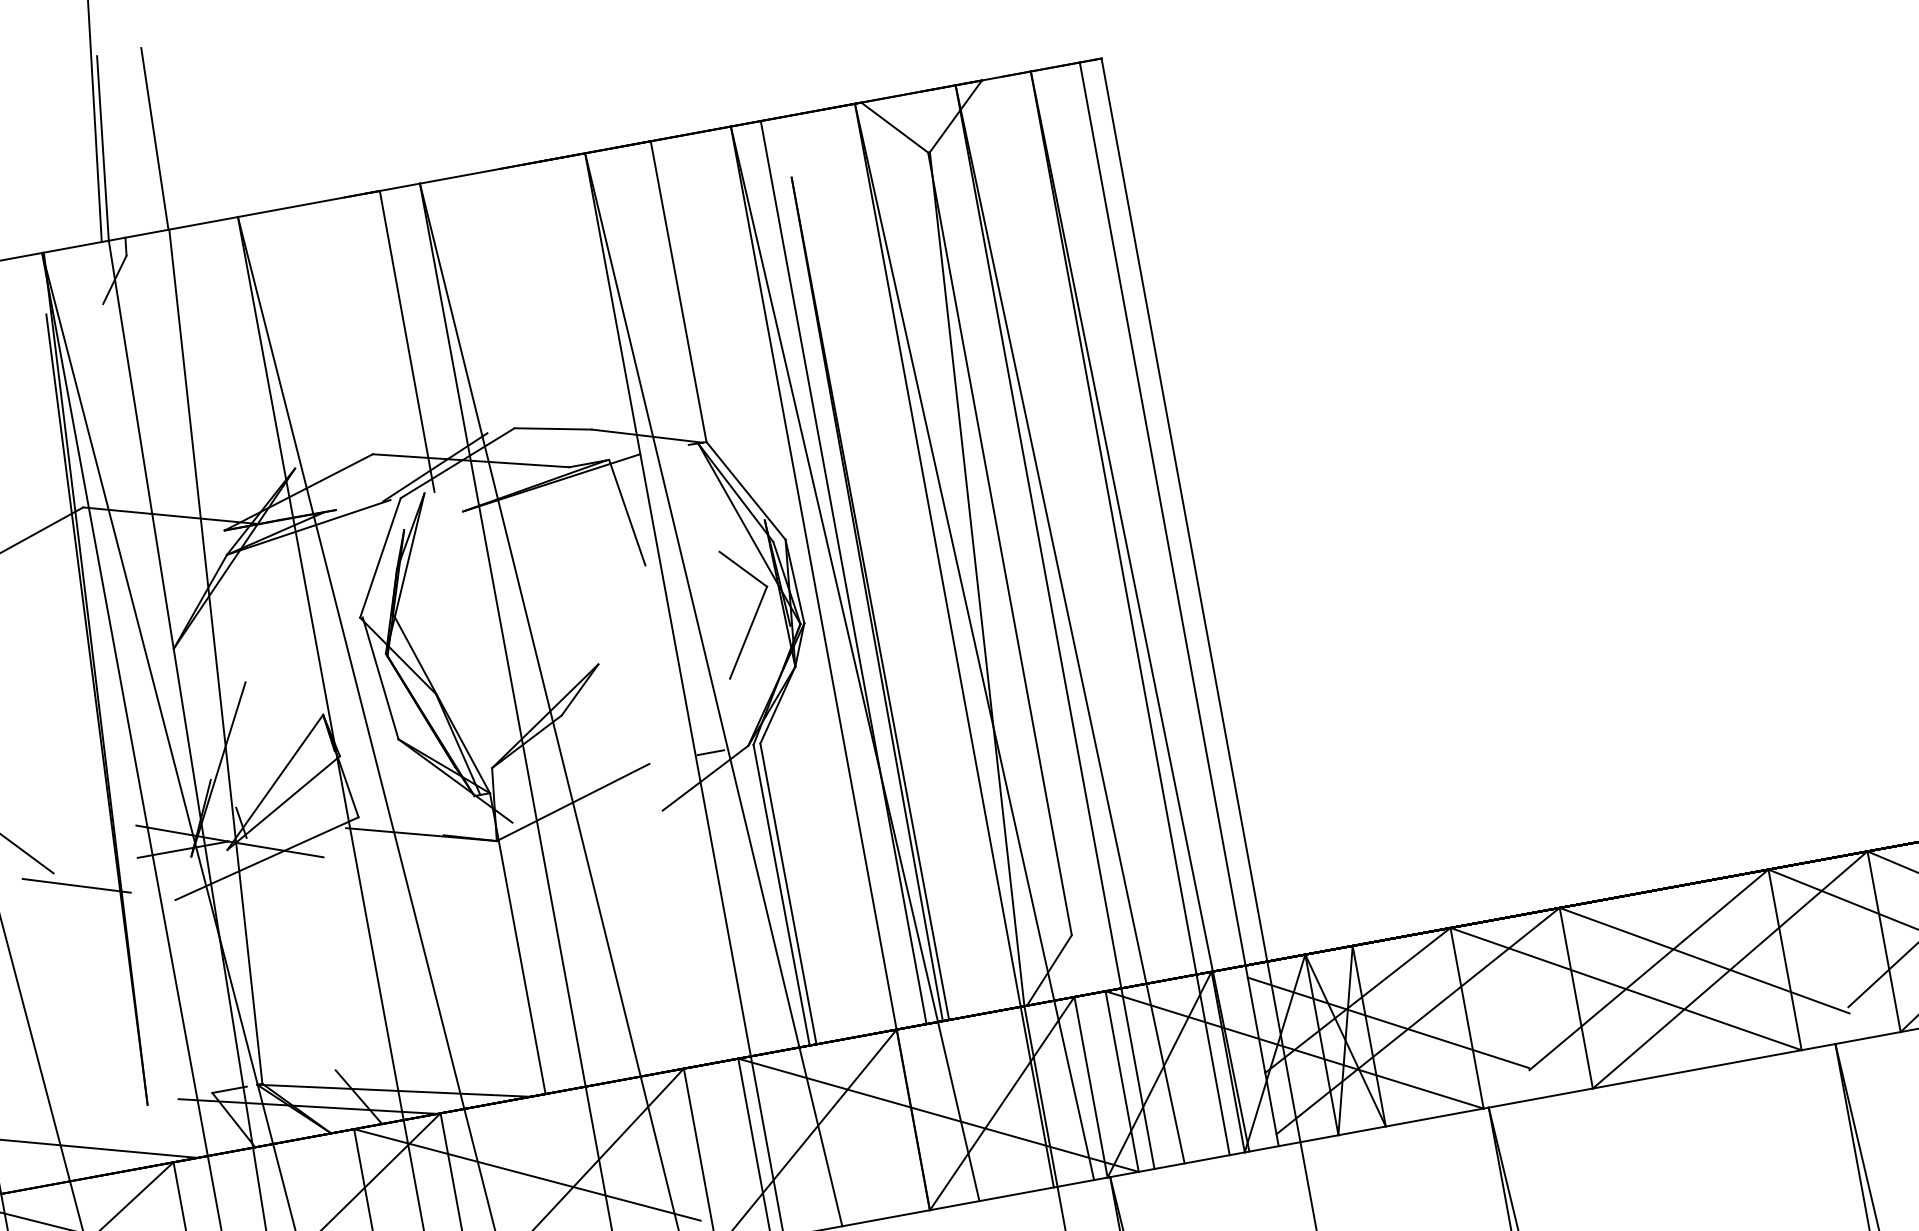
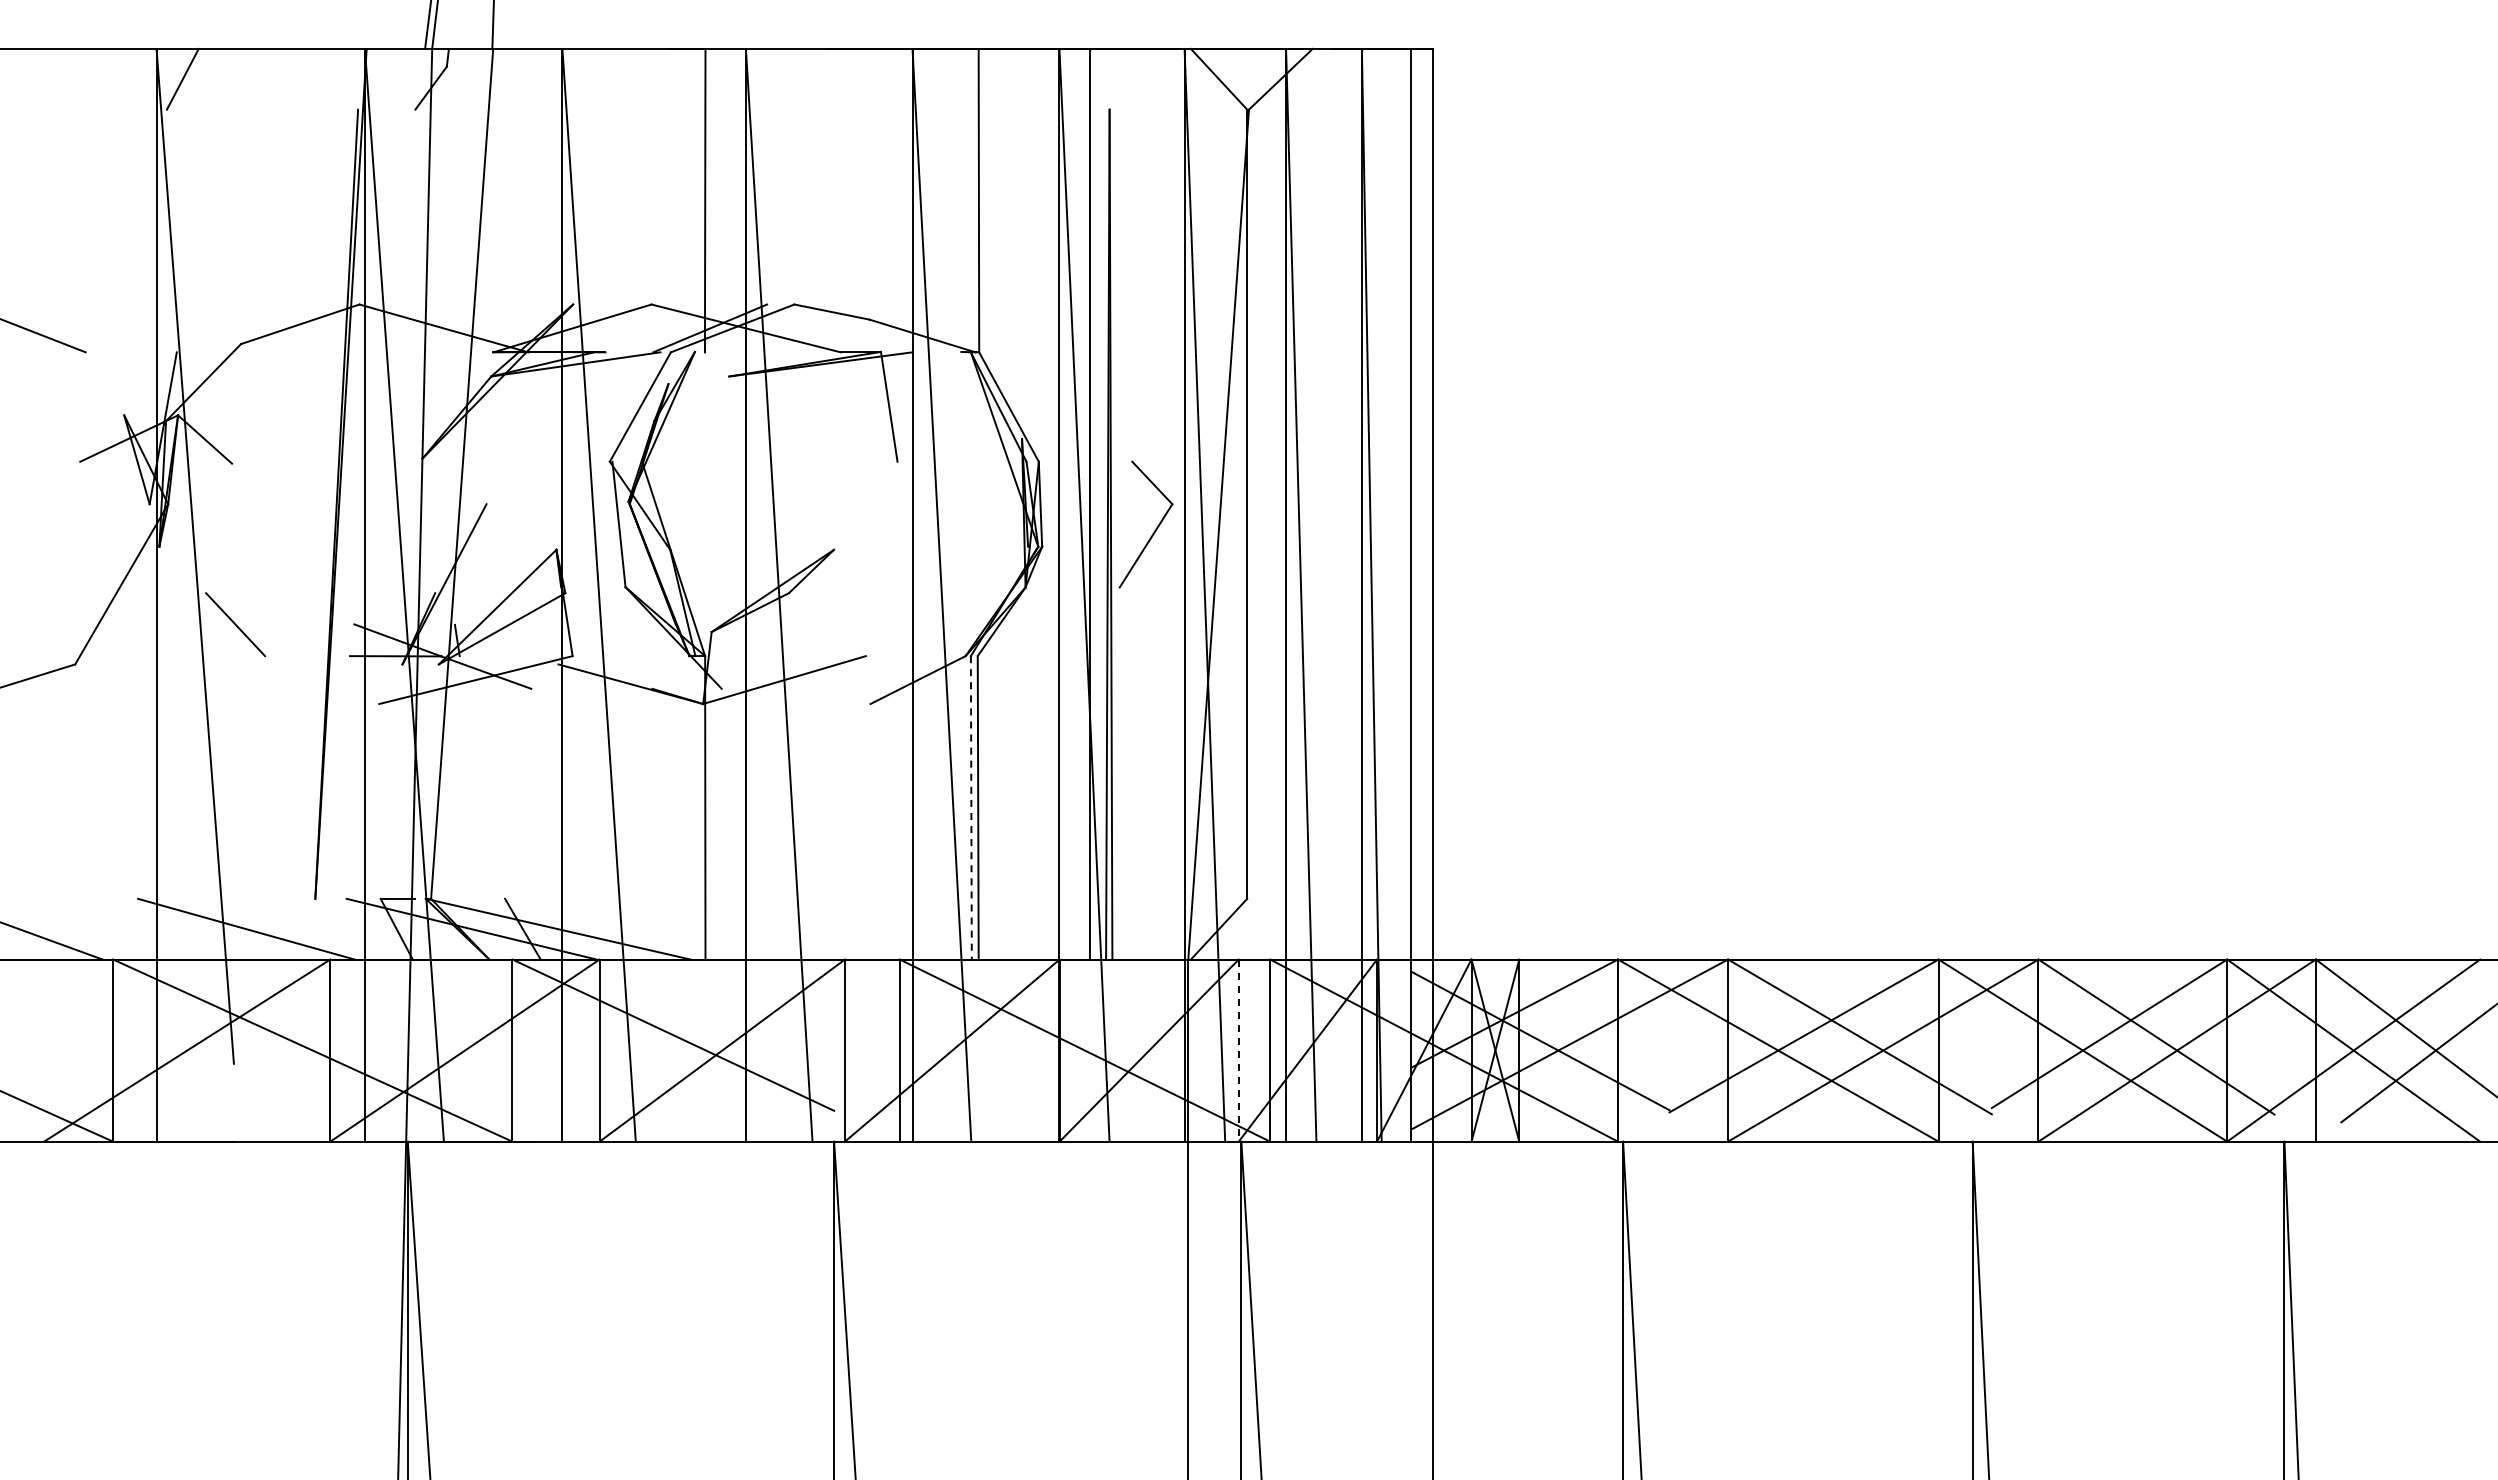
part: (754, 613) -> (1155, 528), moved
line: (710, 753) -> (927, 656), removed
line: (76, 885) -> (285, 672), removed
line: (781, 894) -> (971, 807), solid -> dashed
line: (1090, 1088) -> (1238, 1051), solid -> dashed

